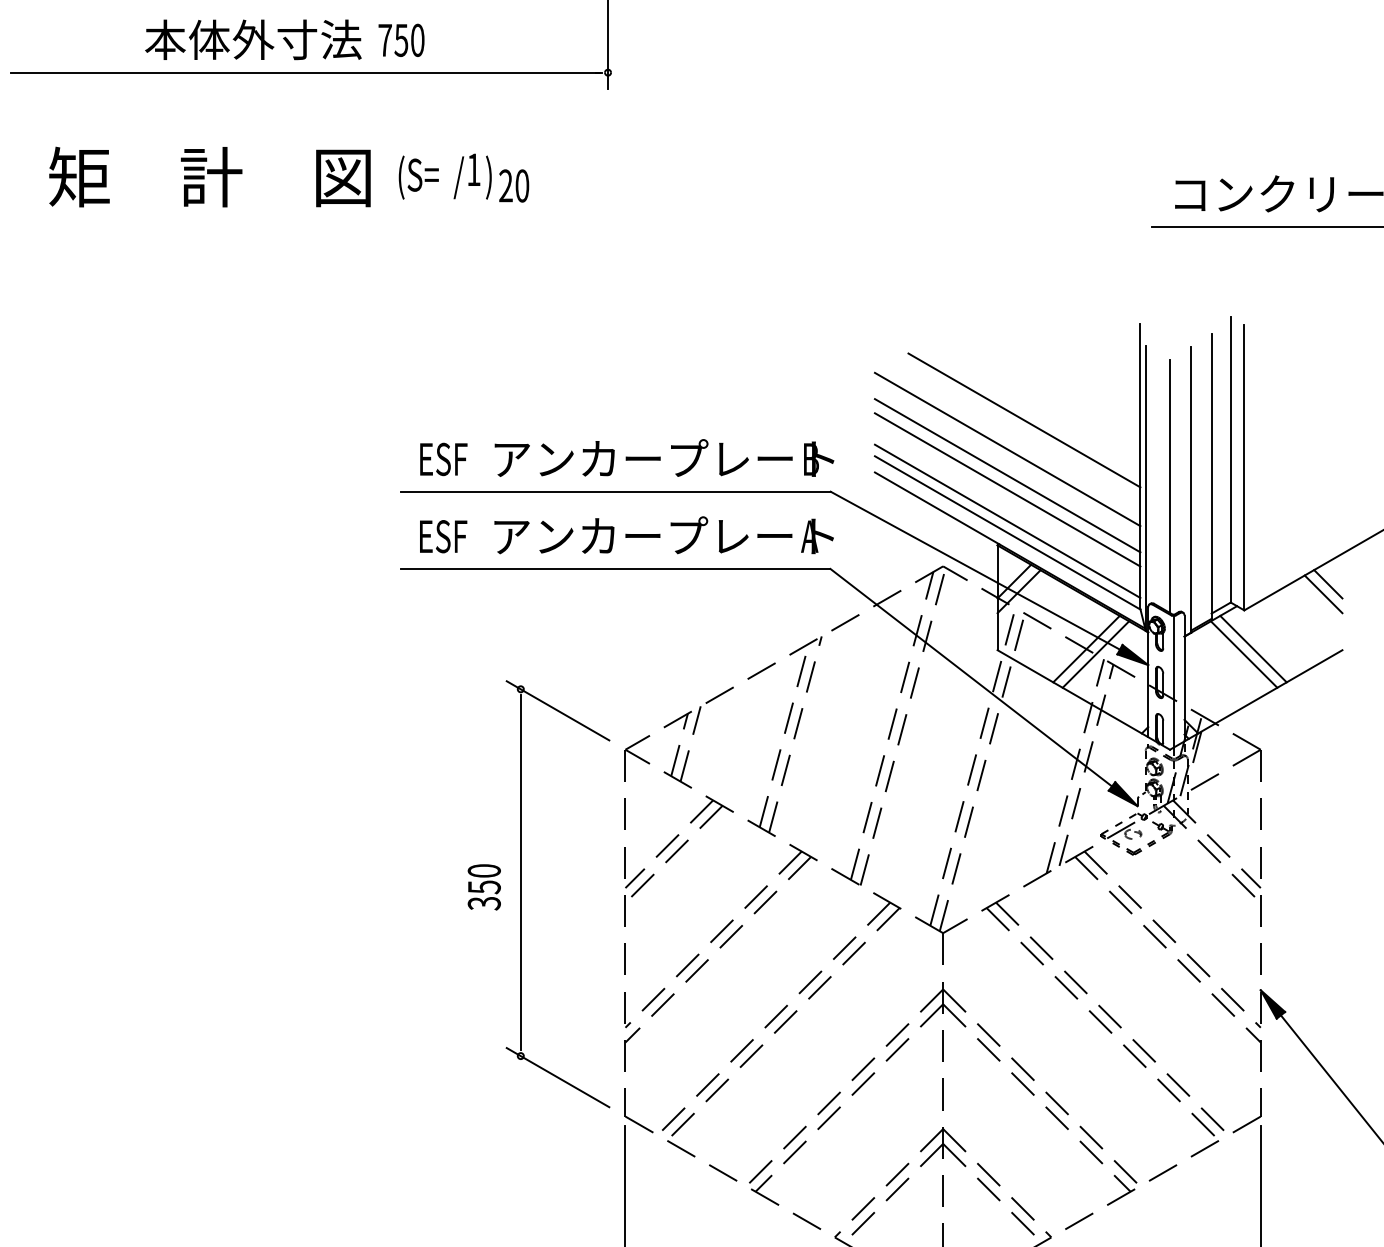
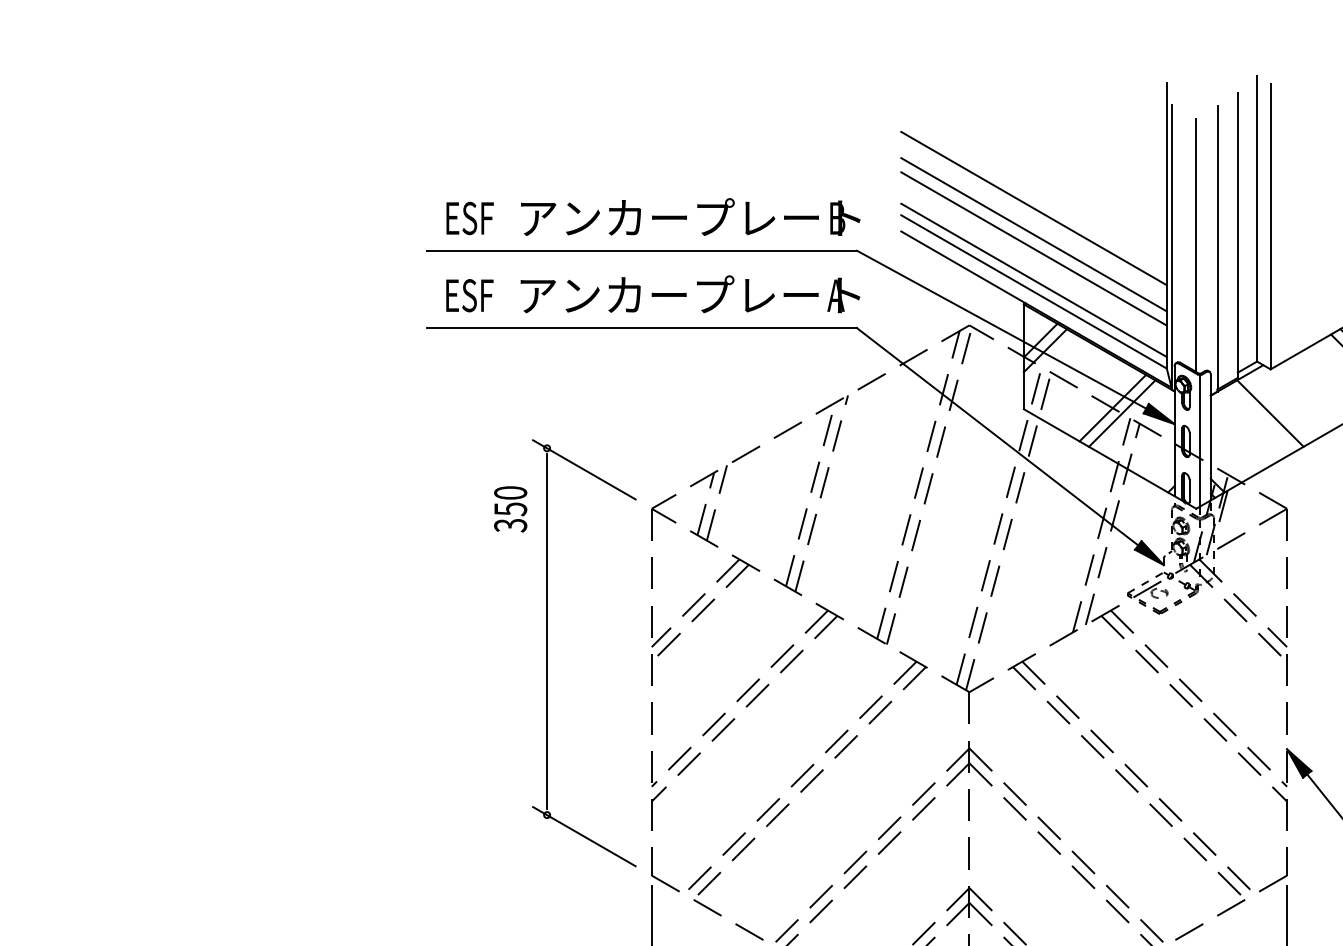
line: (1024, 420) -> (1050, 179), removed
line: (1253, 648) -> (1279, 407), removed
text: (483, 887) -> (509, 509), moved

